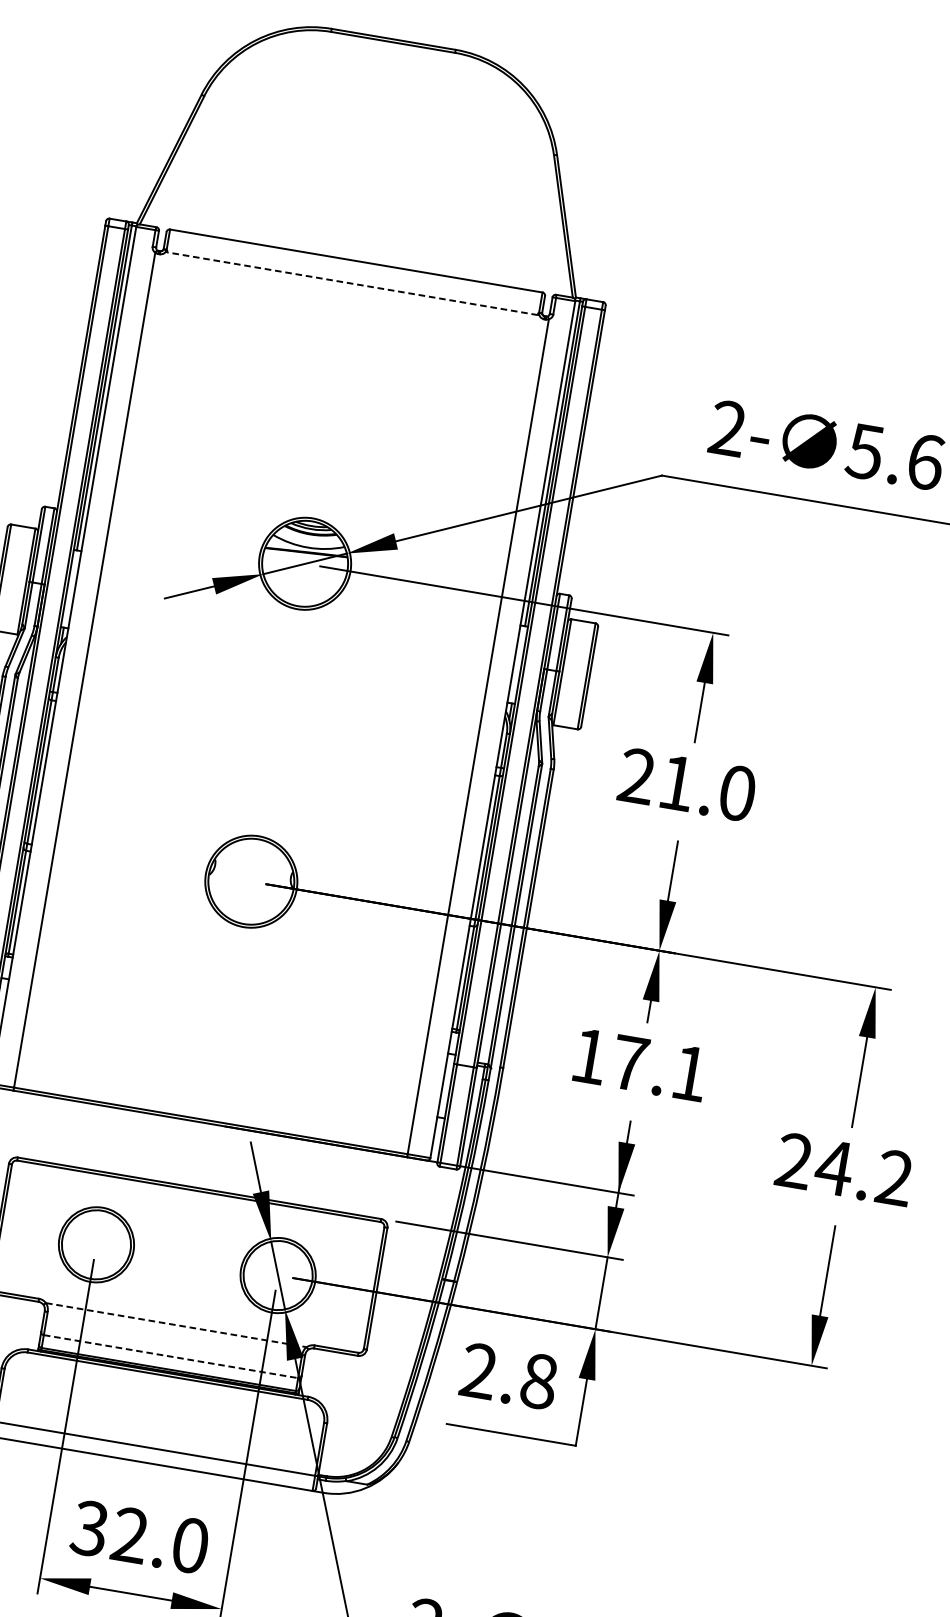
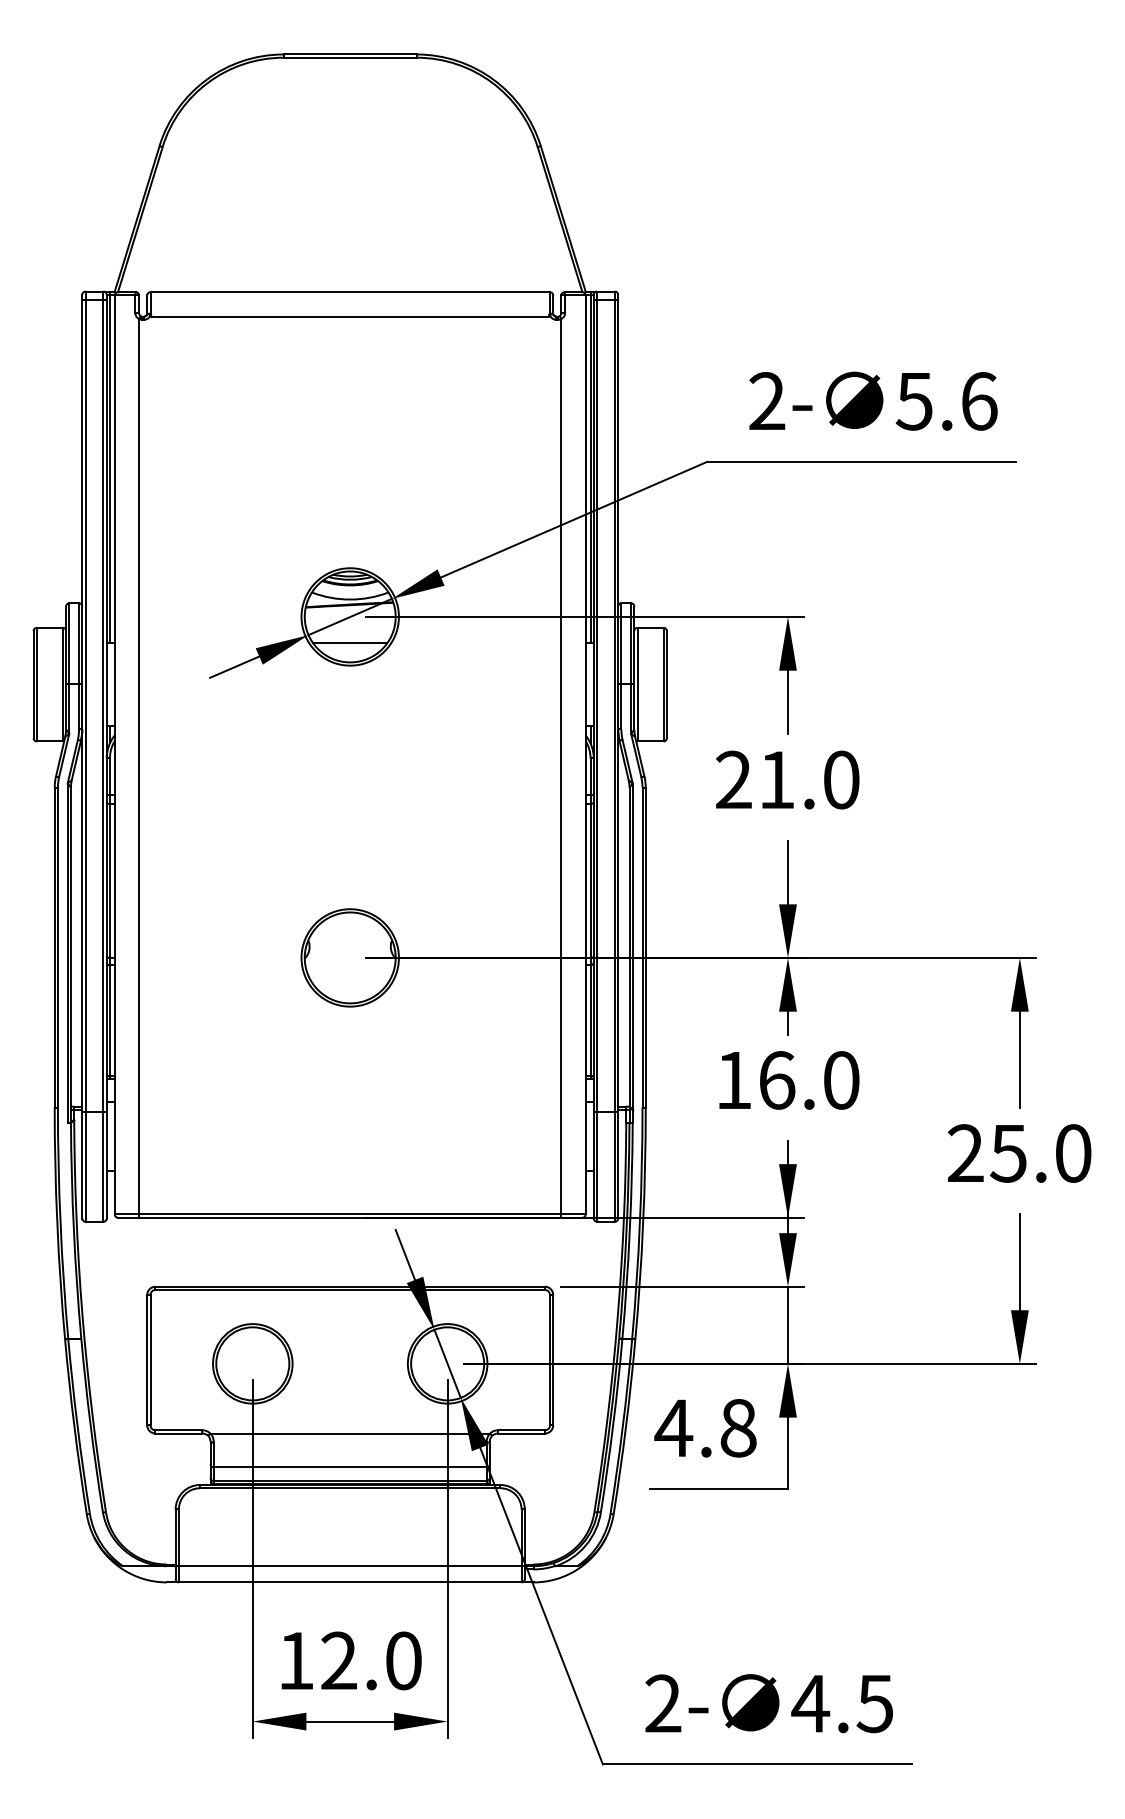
line: (352, 283) -> (350, 316), dashed -> solid
line: (301, 588) -> (350, 643), added
text: (660, 1068) -> (809, 1080), 17.1 -> 16.0
text: (864, 1172) -> (1040, 1153), 24.2 -> 25.0
line: (176, 1325) -> (350, 1433), dashed -> solid
line: (171, 1356) -> (350, 1467), dashed -> solid
text: (478, 1370) -> (673, 1427), 2.8 -> 4.8
text: (89, 1528) -> (295, 1660), 32.0 -> 12.0

